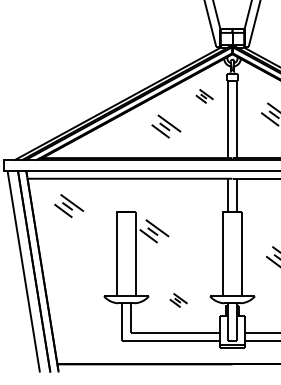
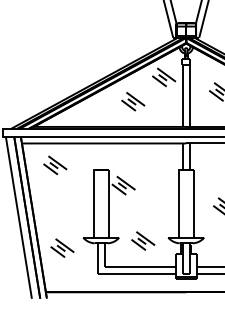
part: (204, 96) -> (163, 77), size x1.67
part: (178, 300) -> (142, 241), size x1.67
part: (77, 309) -> (61, 248), added

